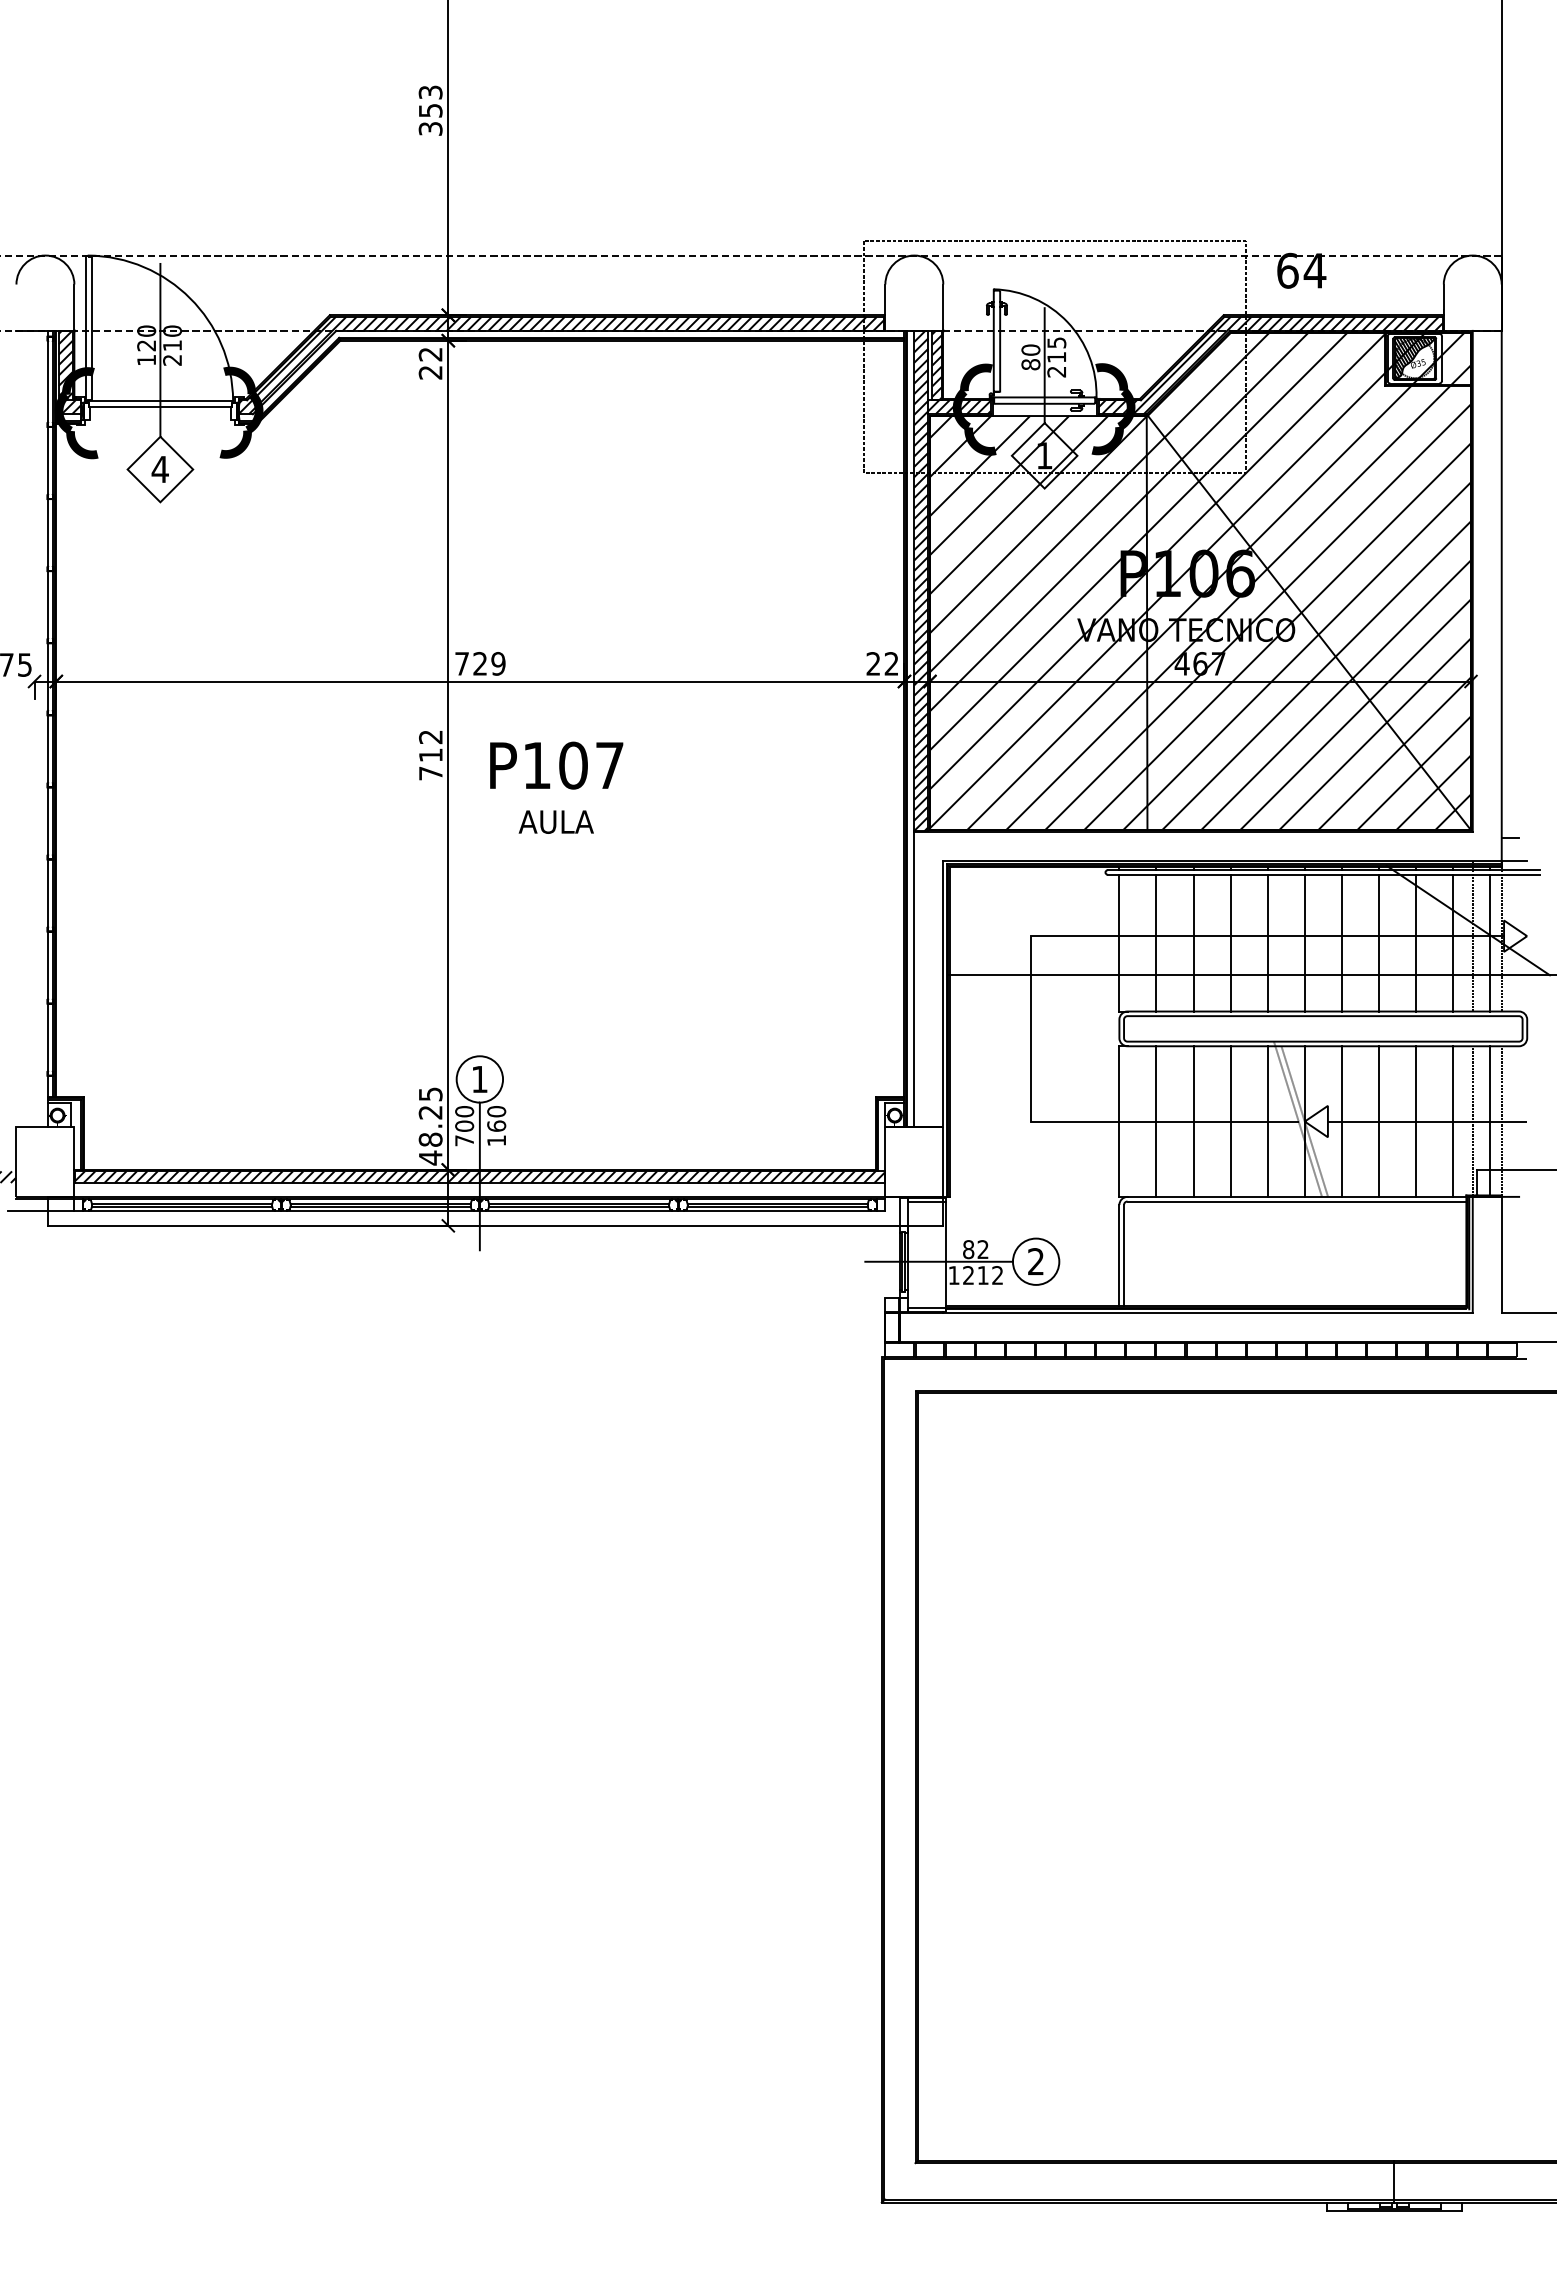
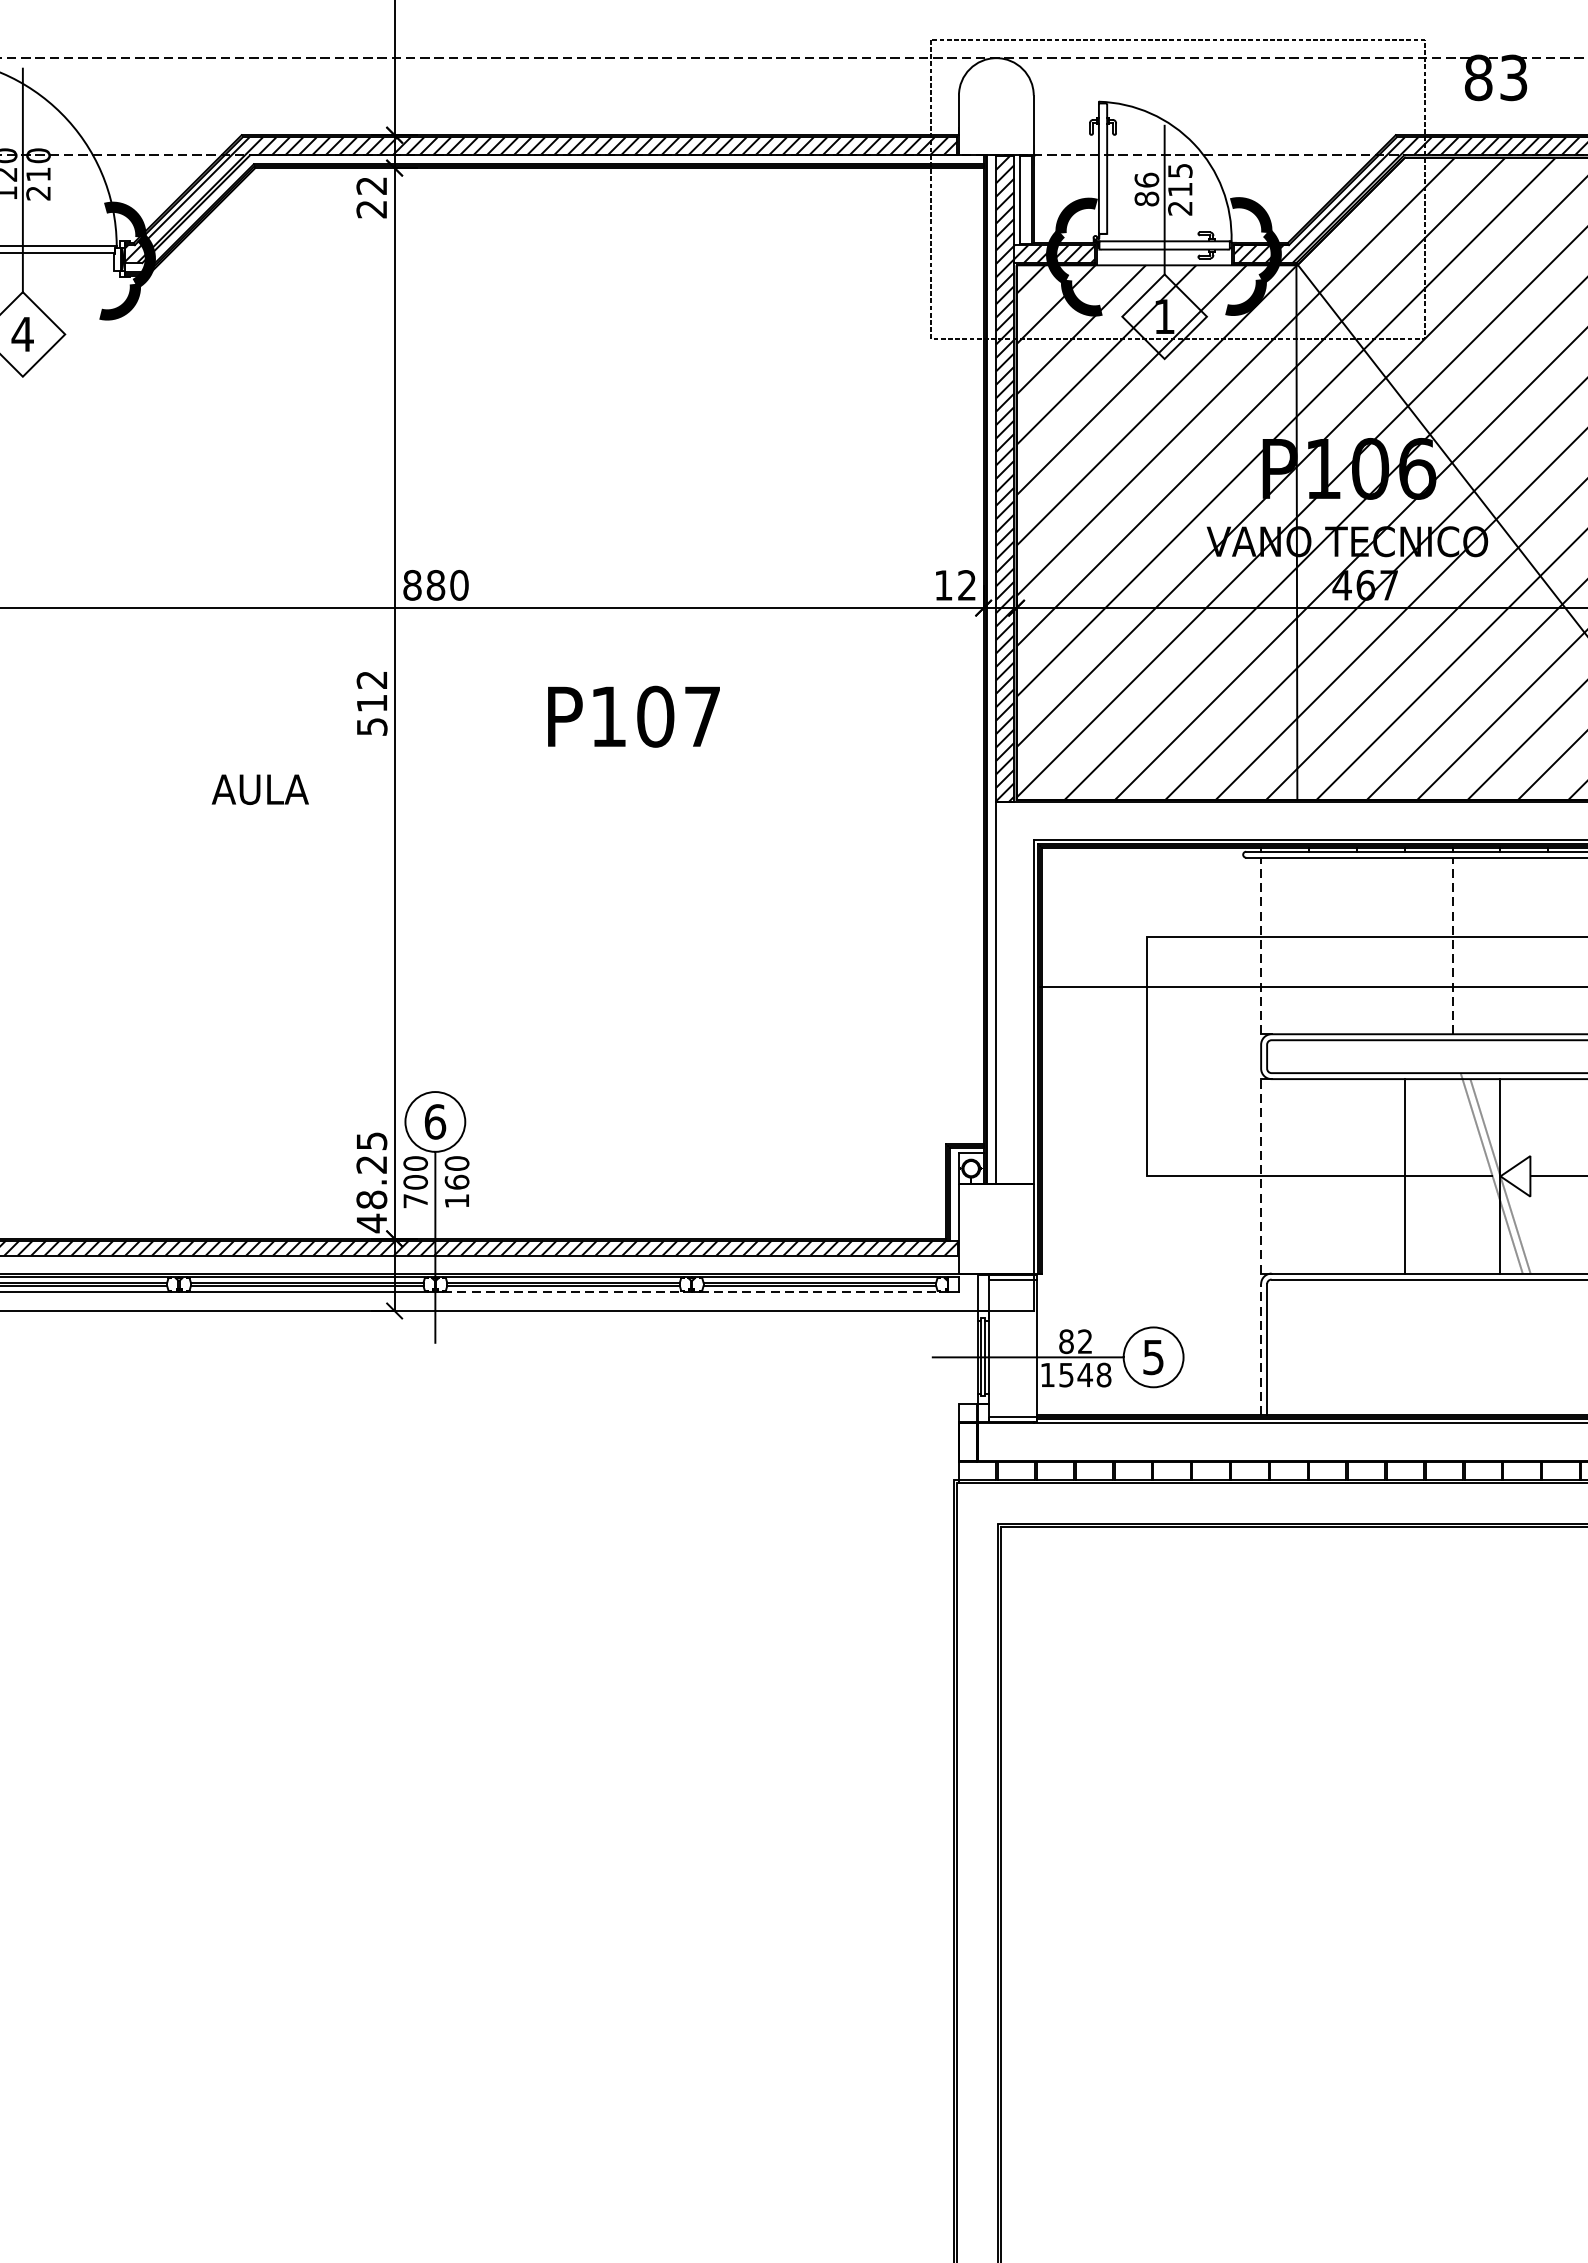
text: (1301, 270) -> (1496, 77), 64 -> 83
text: (1030, 349) -> (1146, 179), 80 -> 86
hatch: (936, 365) -> (1024, 200), removed
text: (480, 663) -> (436, 584), 729 -> 880
text: (872, 663) -> (942, 584), 22 -> 12
text: (556, 765) -> (633, 716), moved
text: (430, 773) -> (371, 726), 712 -> 512
text: (555, 821) -> (259, 788), moved
line: (1119, 942) -> (1261, 945), solid -> dashed
line: (1156, 942) -> (1309, 945), removed
line: (1193, 942) -> (1356, 945), removed
line: (1230, 942) -> (1404, 945), removed
line: (1267, 942) -> (1452, 945), solid -> dashed
line: (1304, 942) -> (1500, 945), removed
line: (1341, 942) -> (1547, 945), removed
text: (479, 1079) -> (434, 1122), 1 -> 6
line: (1119, 1121) -> (1261, 1176), solid -> dashed
line: (1156, 1121) -> (1309, 1176), removed
line: (1193, 1121) -> (1356, 1176), removed
line: (1267, 1121) -> (1452, 1176), removed
line: (1341, 1121) -> (1547, 1176), removed
line: (579, 1211) -> (564, 1292), solid -> dashed
line: (778, 1211) -> (820, 1292), solid -> dashed
line: (1119, 1255) -> (1261, 1349), solid -> dashed
text: (1035, 1261) -> (1152, 1357), 2 -> 5
text: (983, 1275) -> (1085, 1375), 1212 -> 1548

